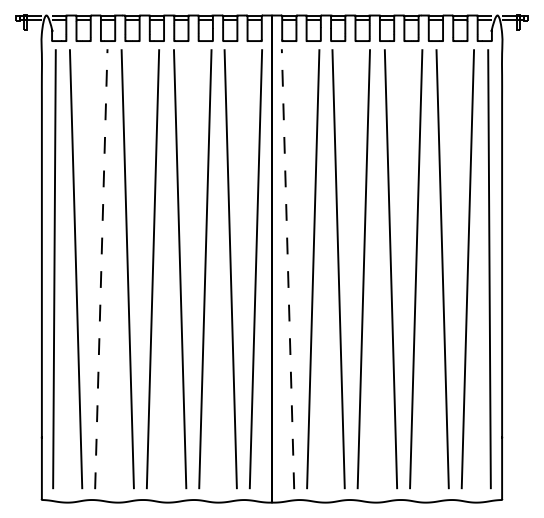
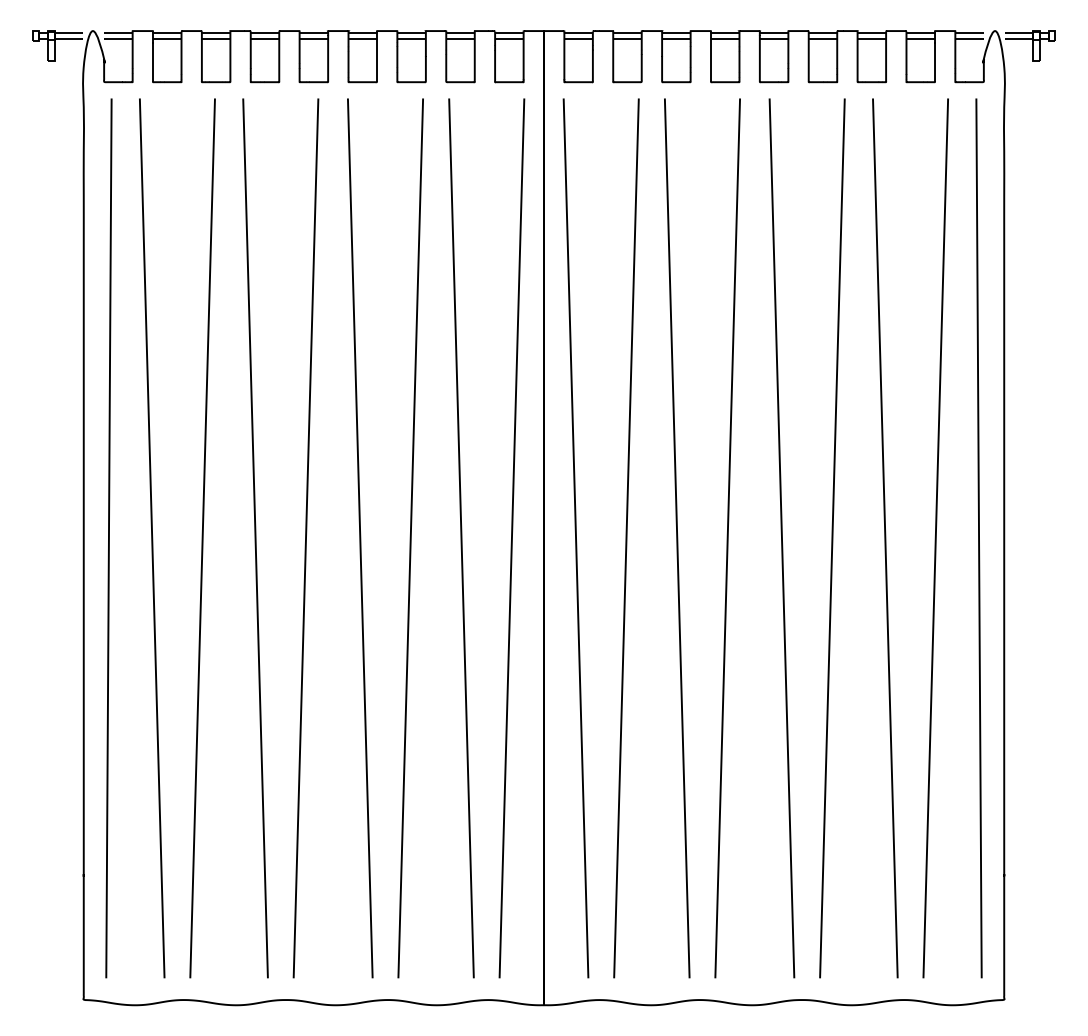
line: (101, 268) -> (203, 537), dashed -> solid
line: (288, 268) -> (577, 537), dashed -> solid

